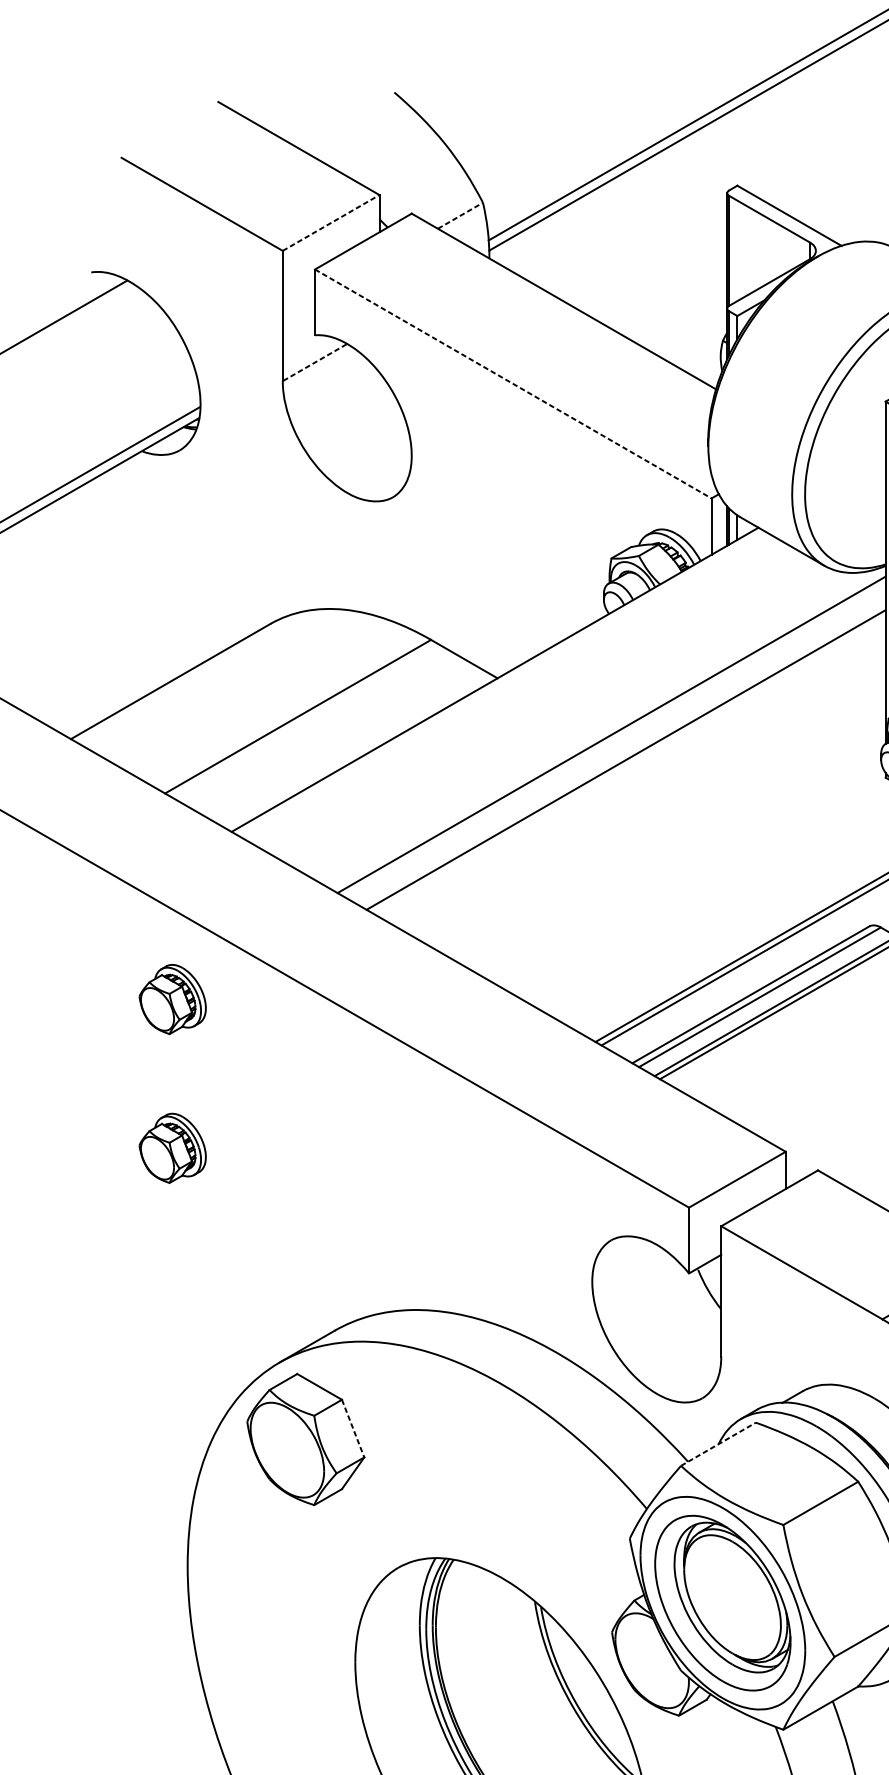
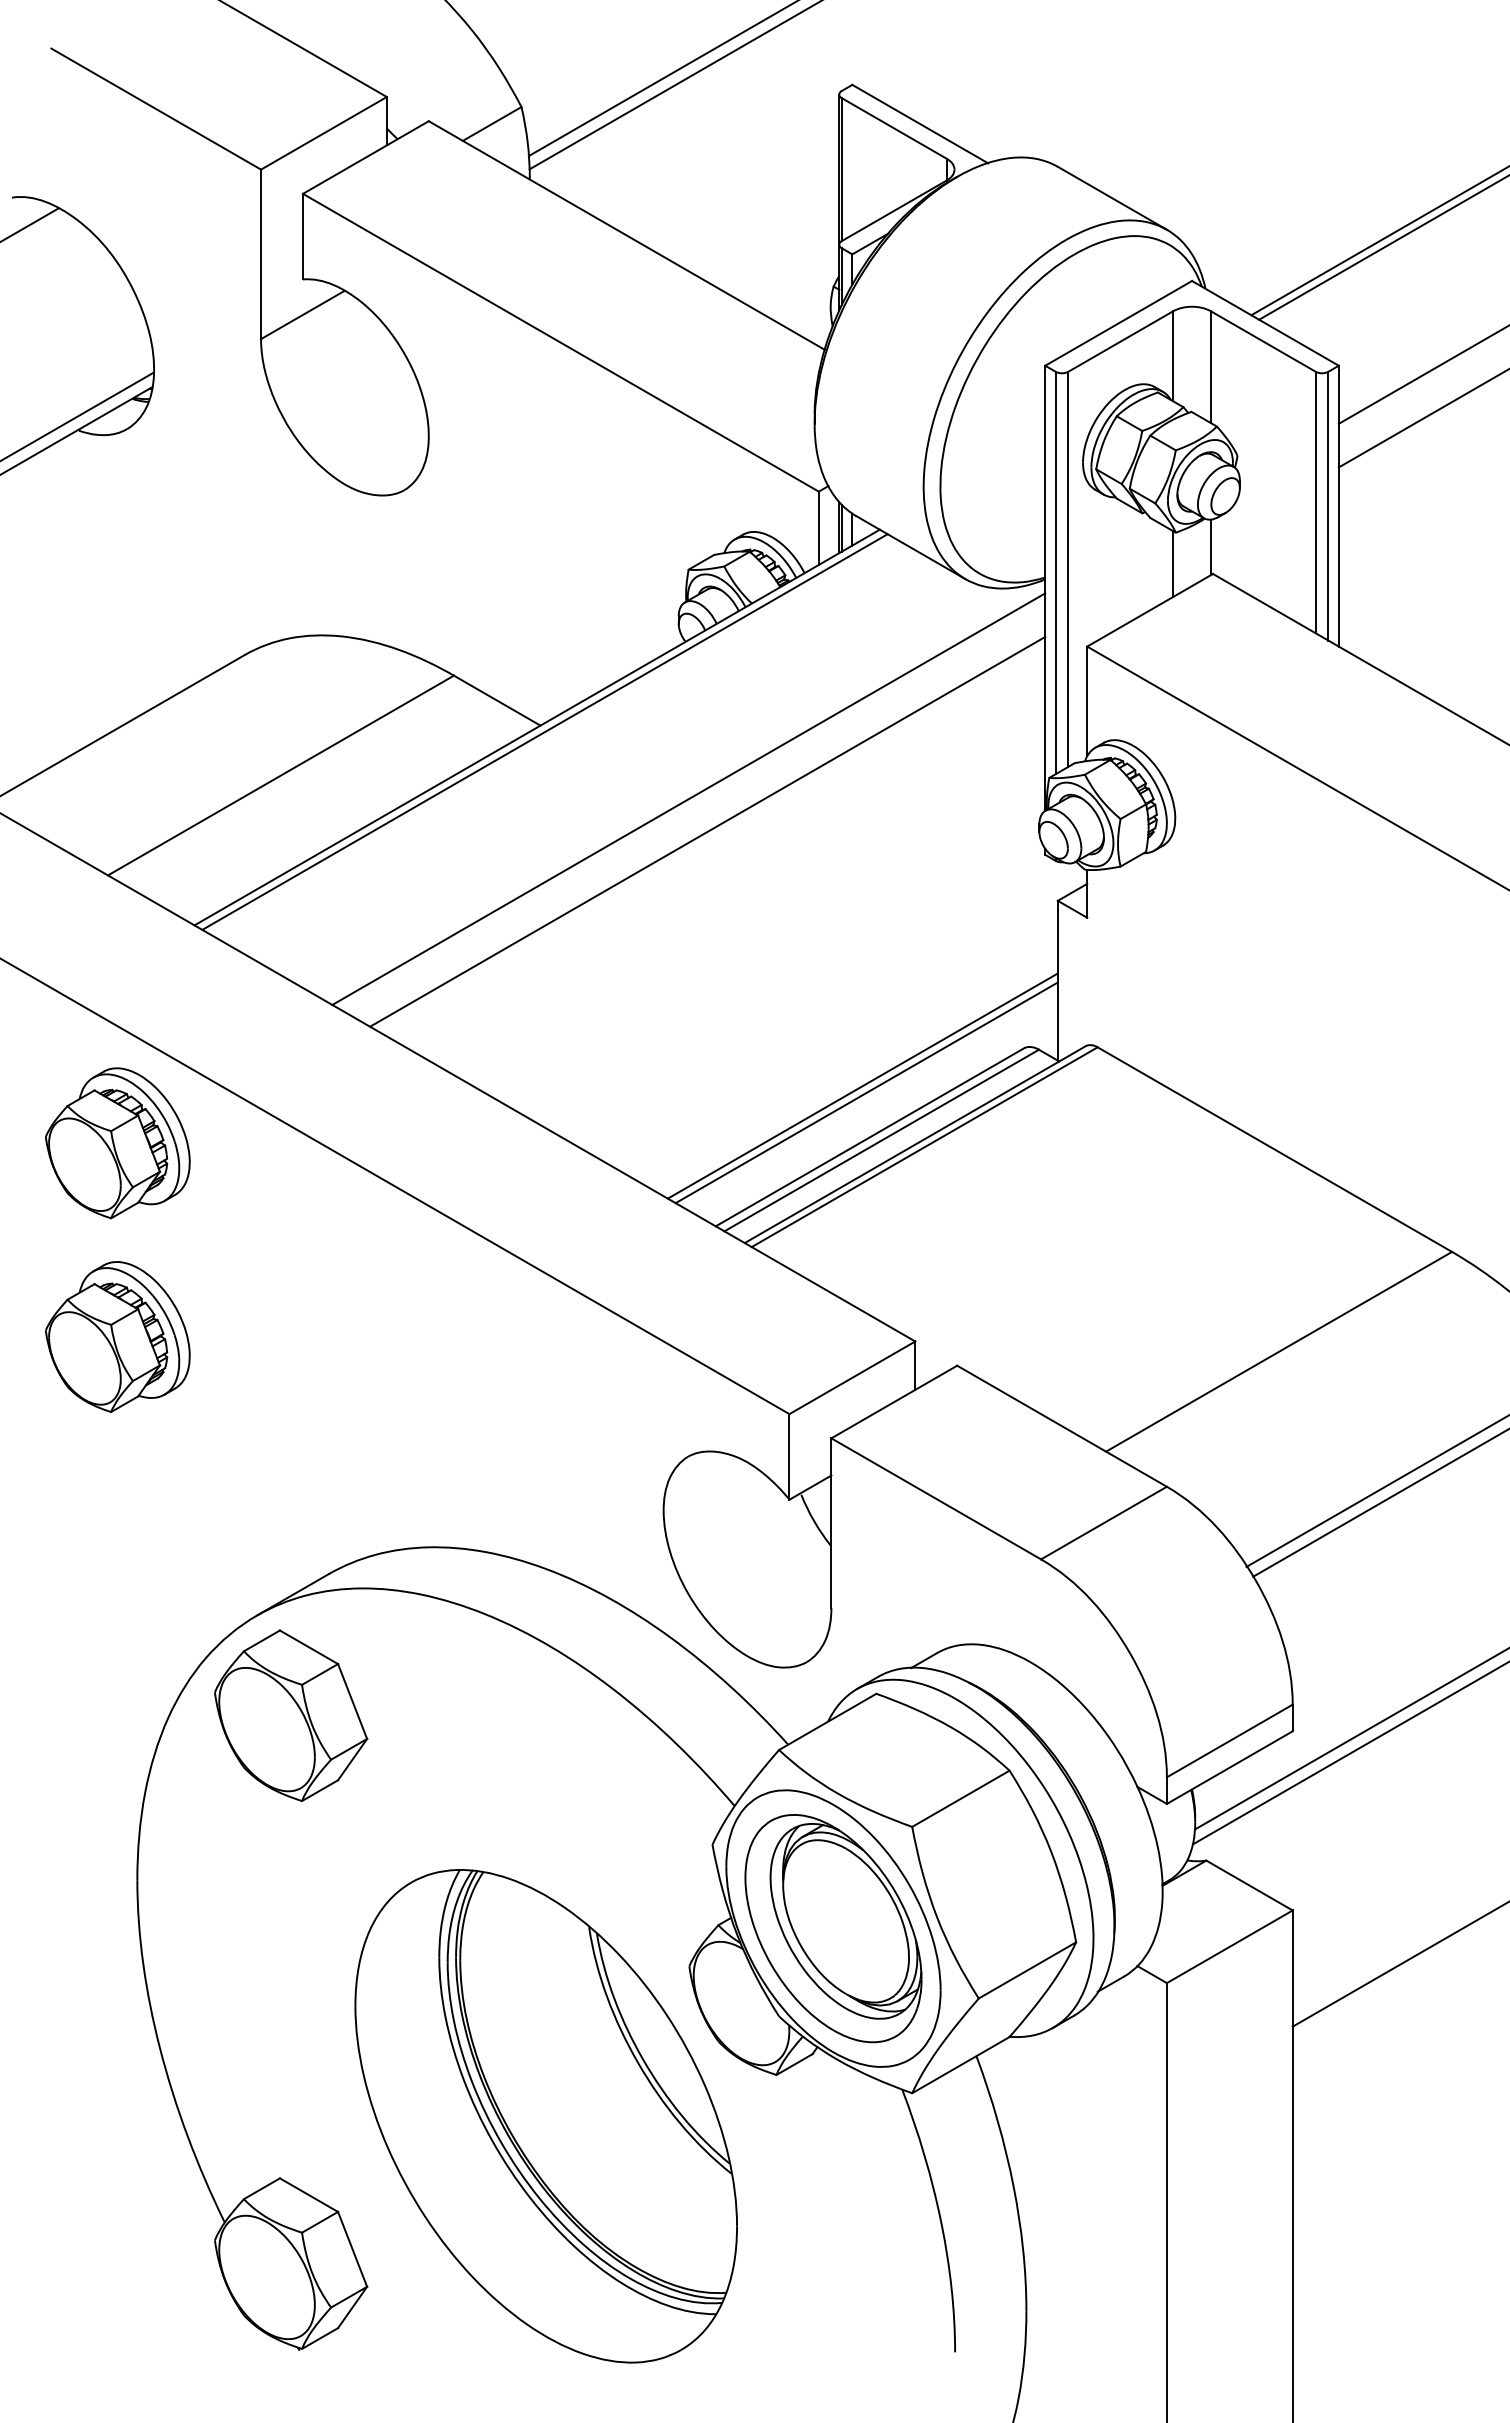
line: (460, 215) -> (492, 123), dashed -> solid
line: (330, 223) -> (323, 133), dashed -> solid
line: (314, 363) -> (302, 315), dashed -> solid
line: (512, 383) -> (560, 342), dashed -> solid
line: (500, 682) -> (544, 731), added
part: (172, 999) -> (117, 1143), size x1.67
part: (172, 1147) -> (117, 1336), size x1.67
line: (353, 1428) -> (352, 1701), dashed -> solid
line: (719, 1443) -> (828, 1721), dashed -> solid

